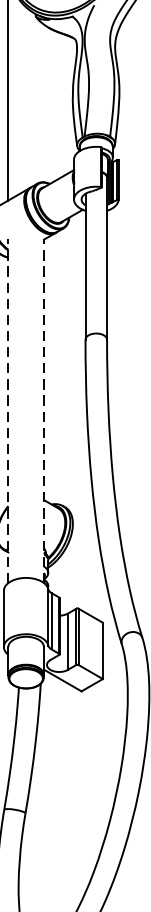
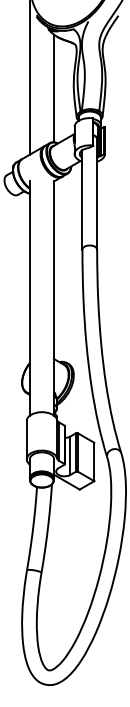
line: (44, 103) -> (54, 88), added
line: (7, 411) -> (29, 298), dashed -> solid
line: (44, 411) -> (54, 298), dashed -> solid

